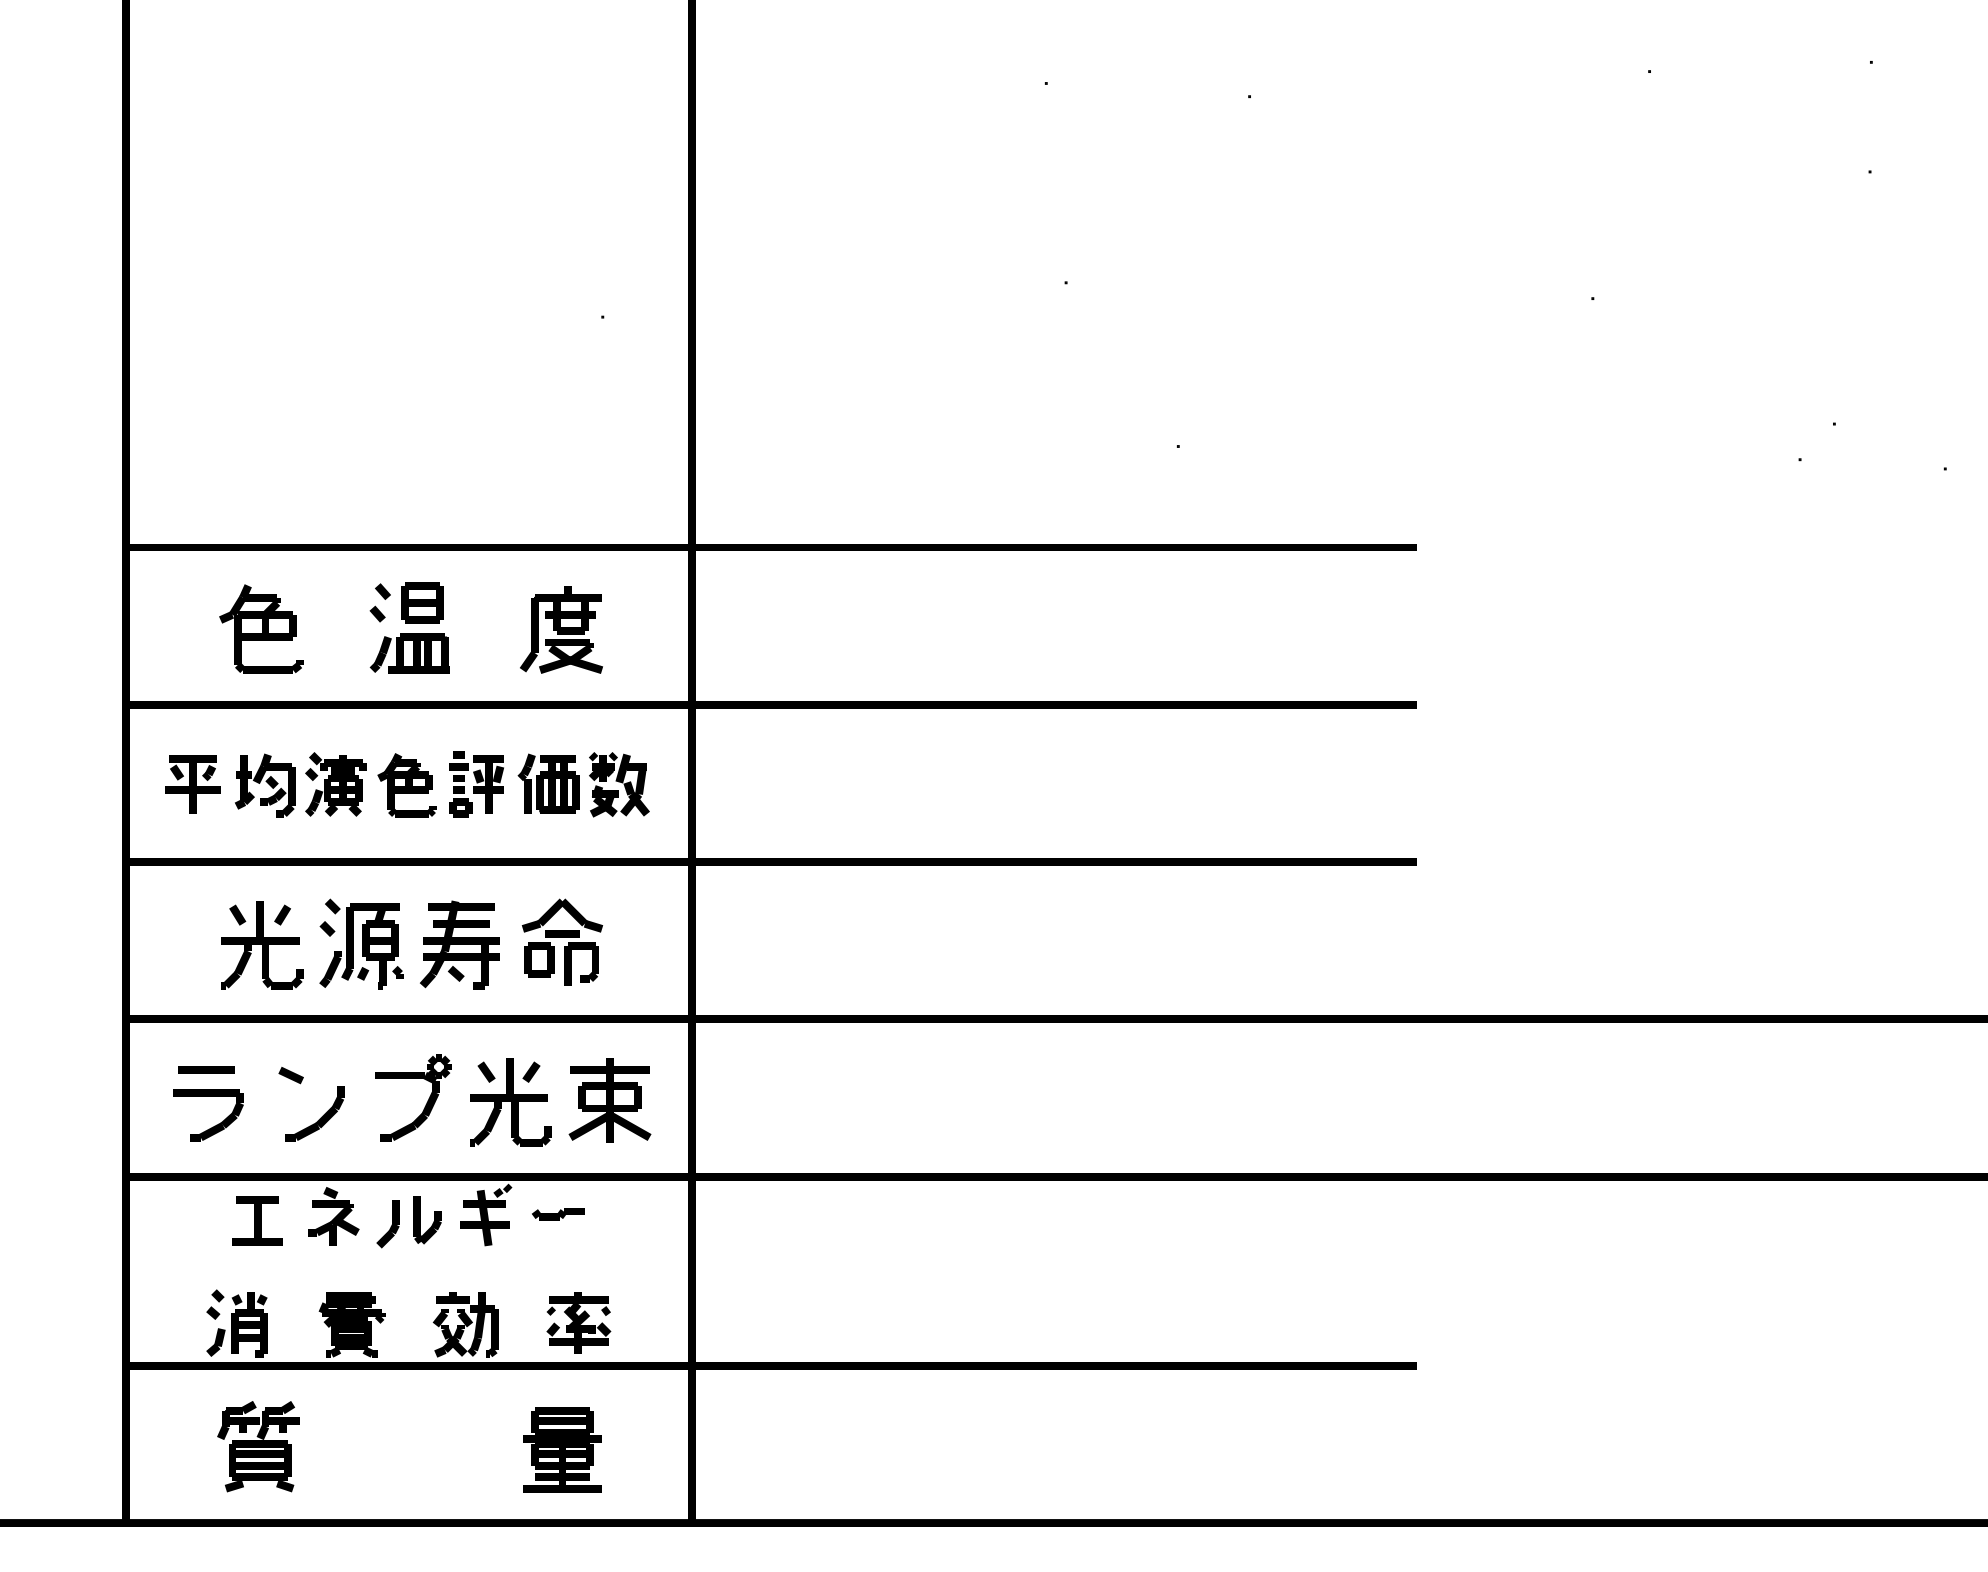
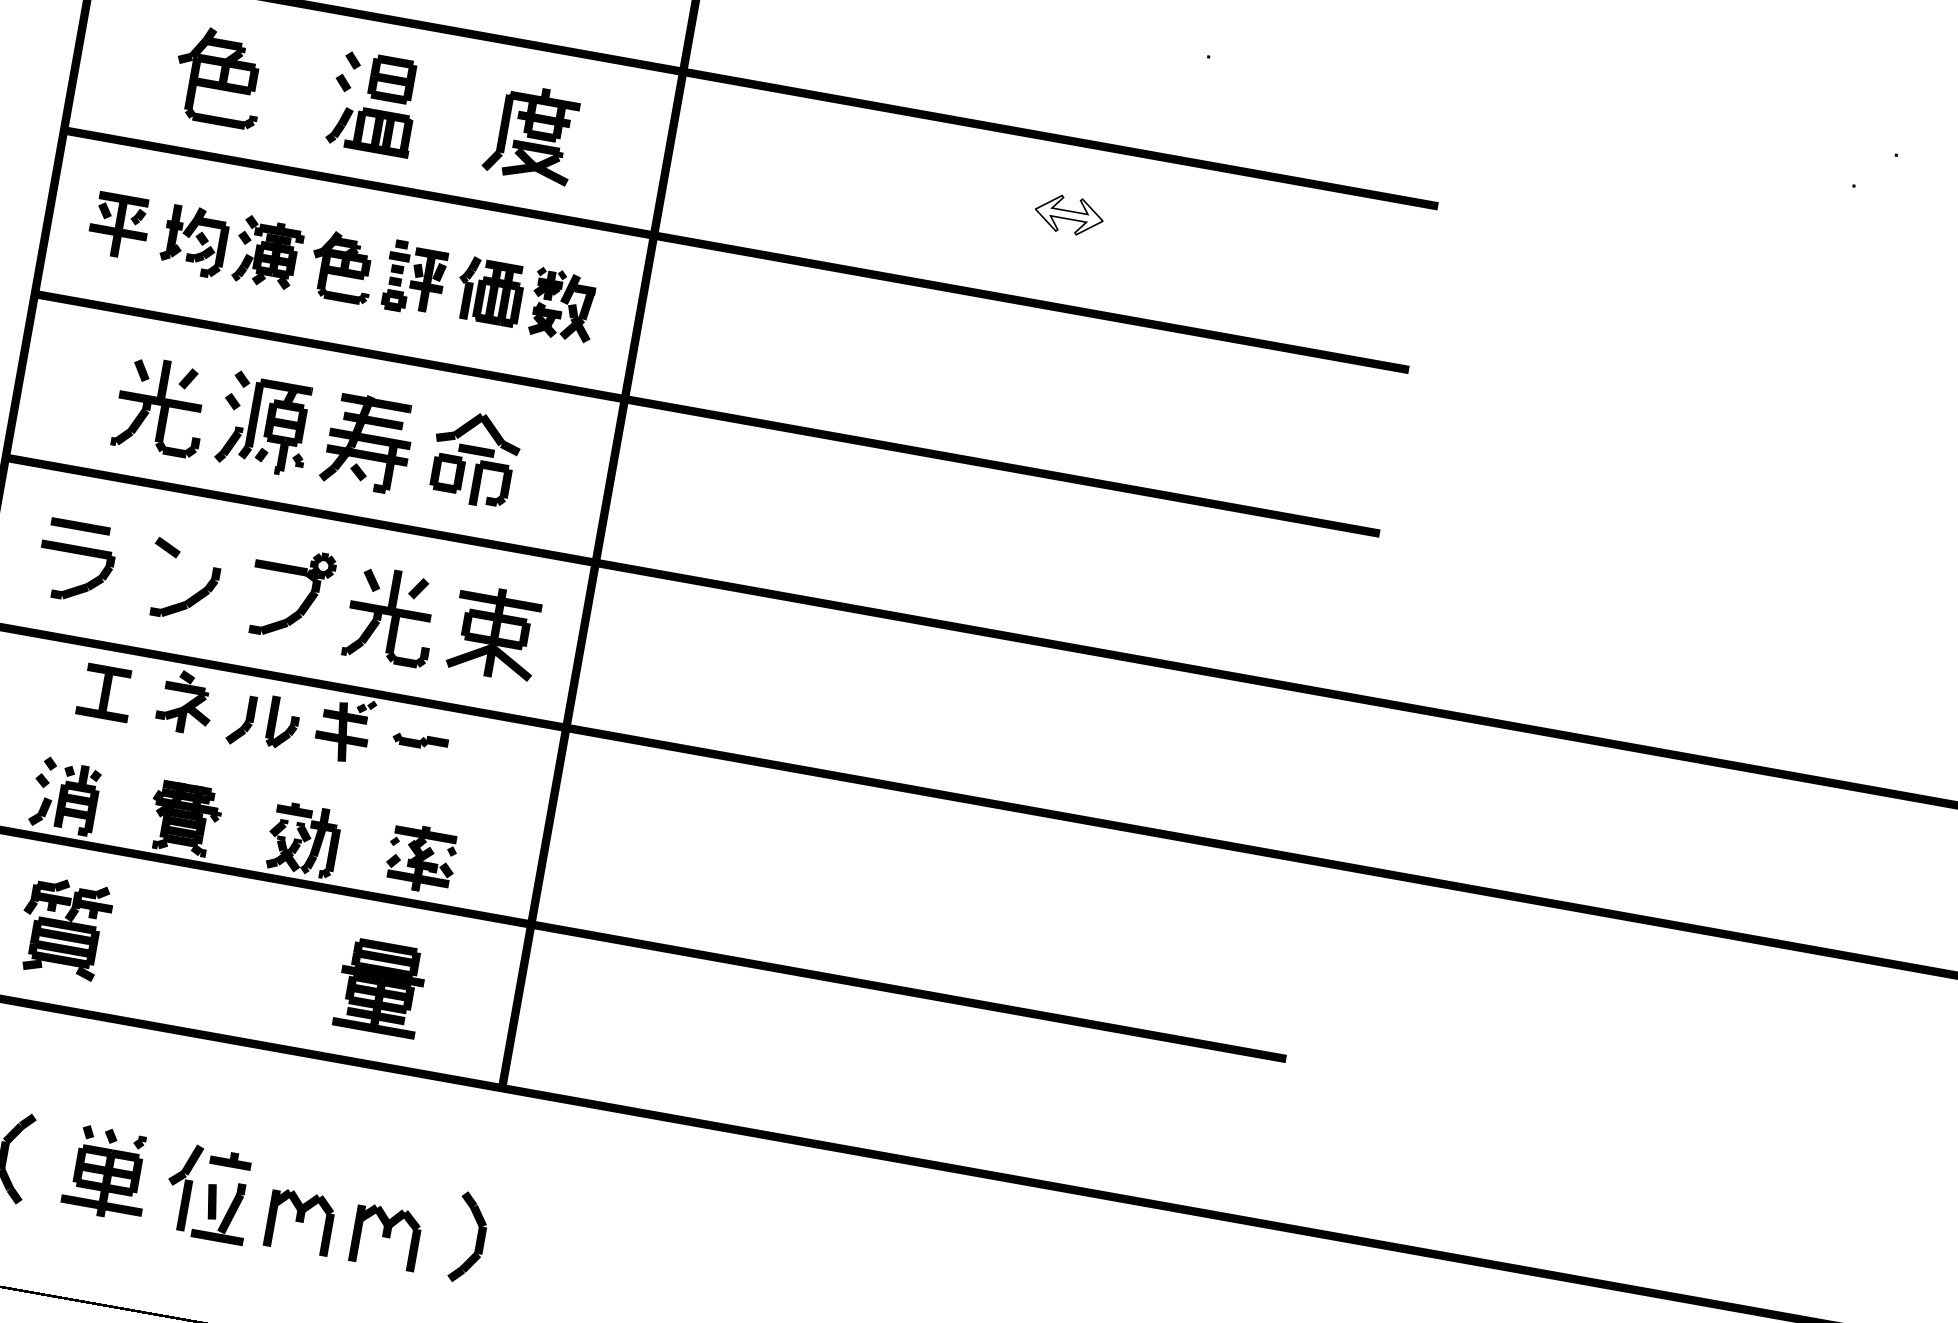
part: (1074, 616) -> (1068, 214), added

